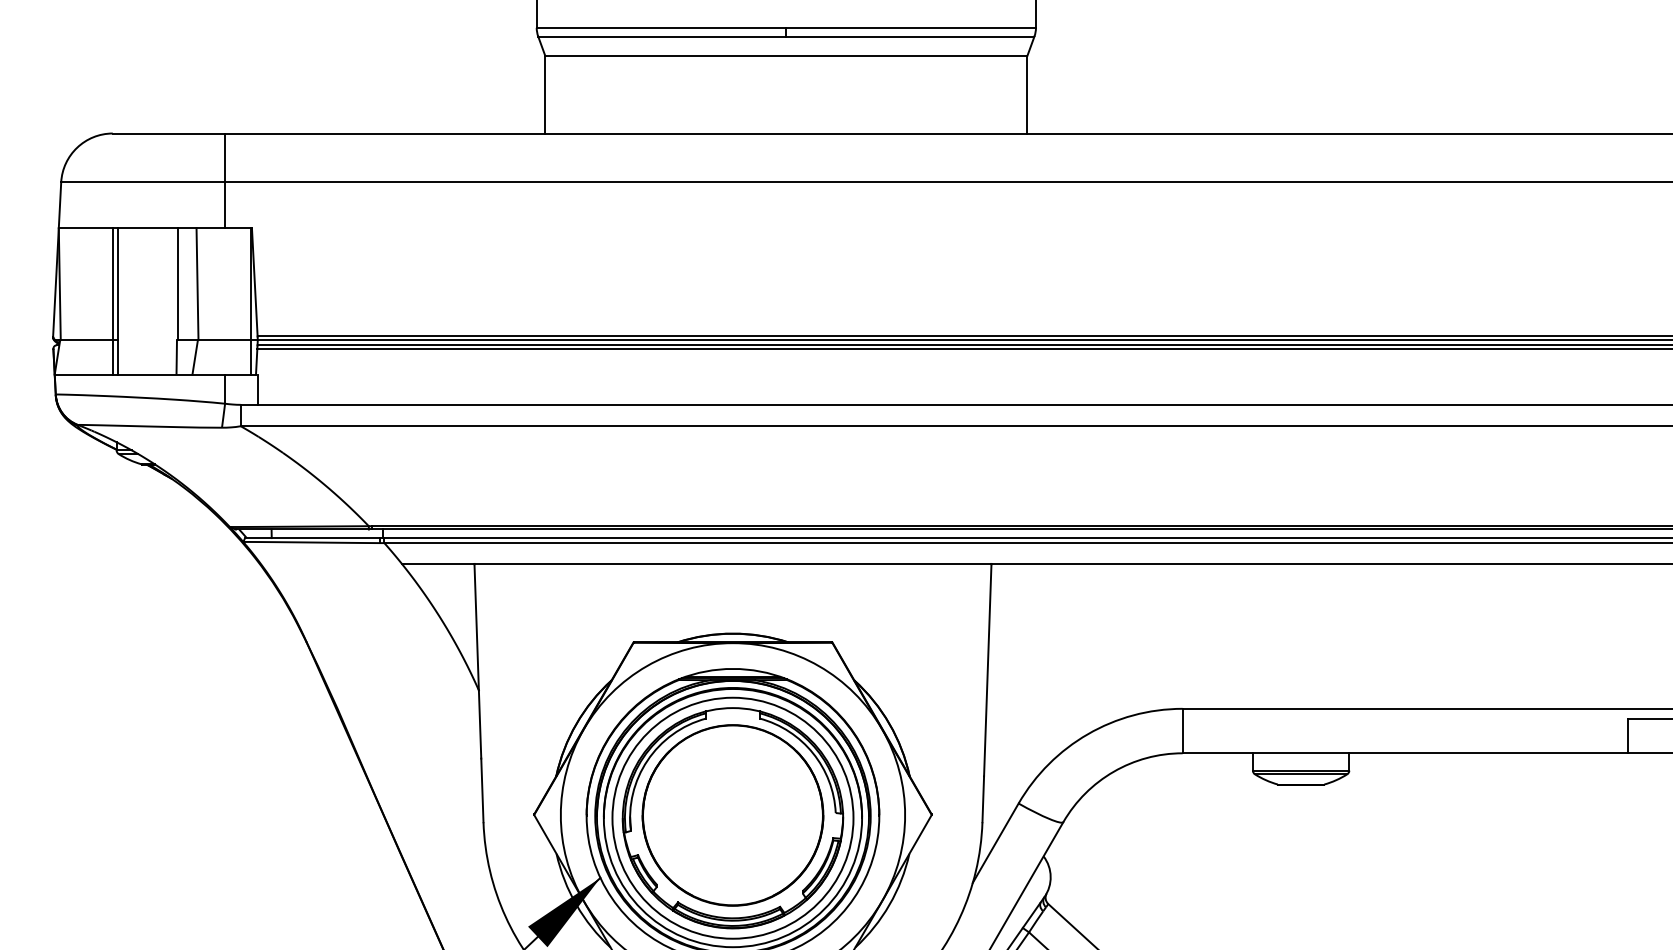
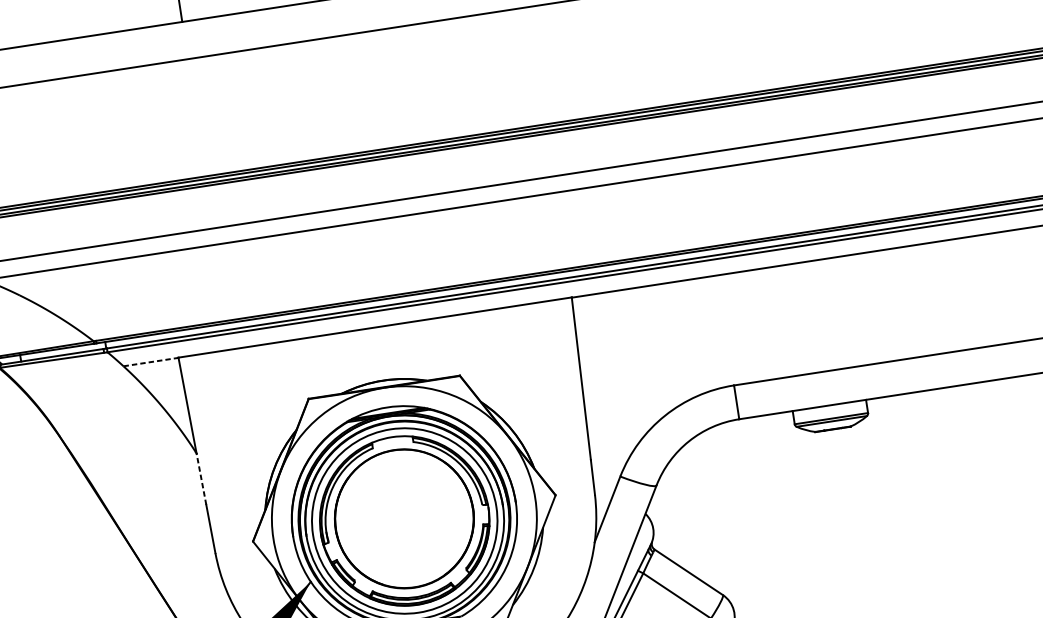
line: (438, 564) -> (151, 362), solid -> dashed
line: (480, 724) -> (201, 479), solid -> dashed

